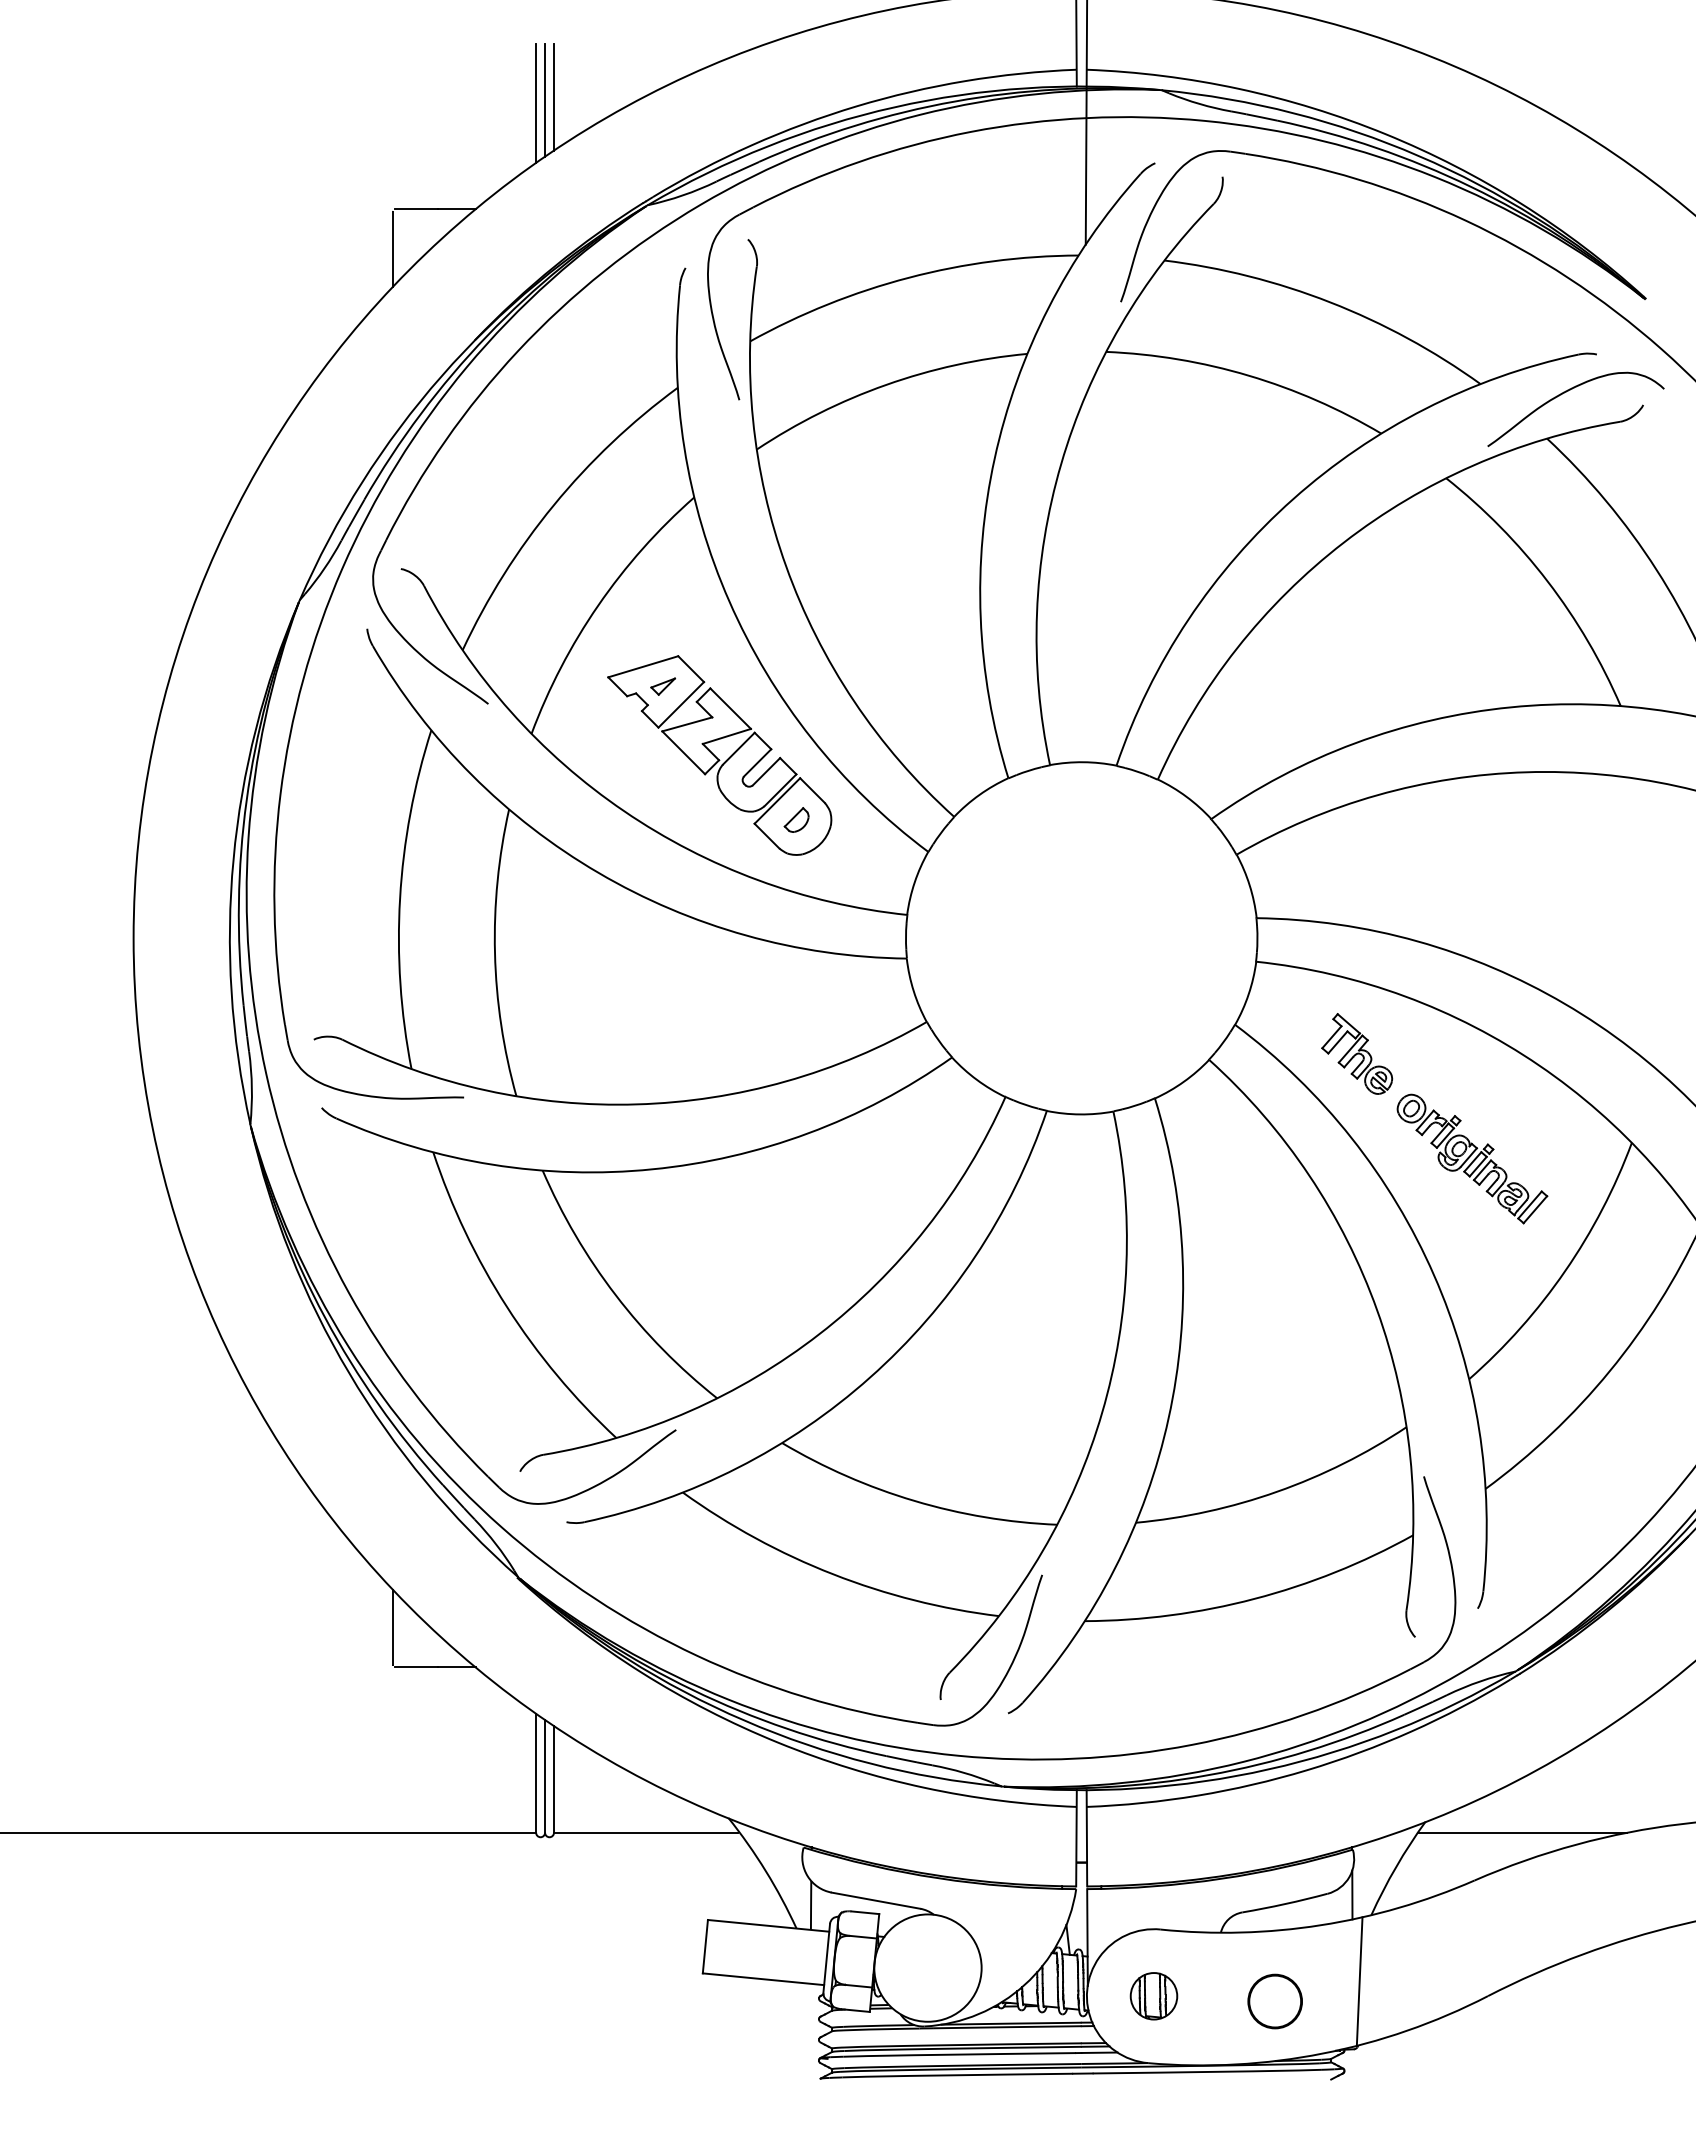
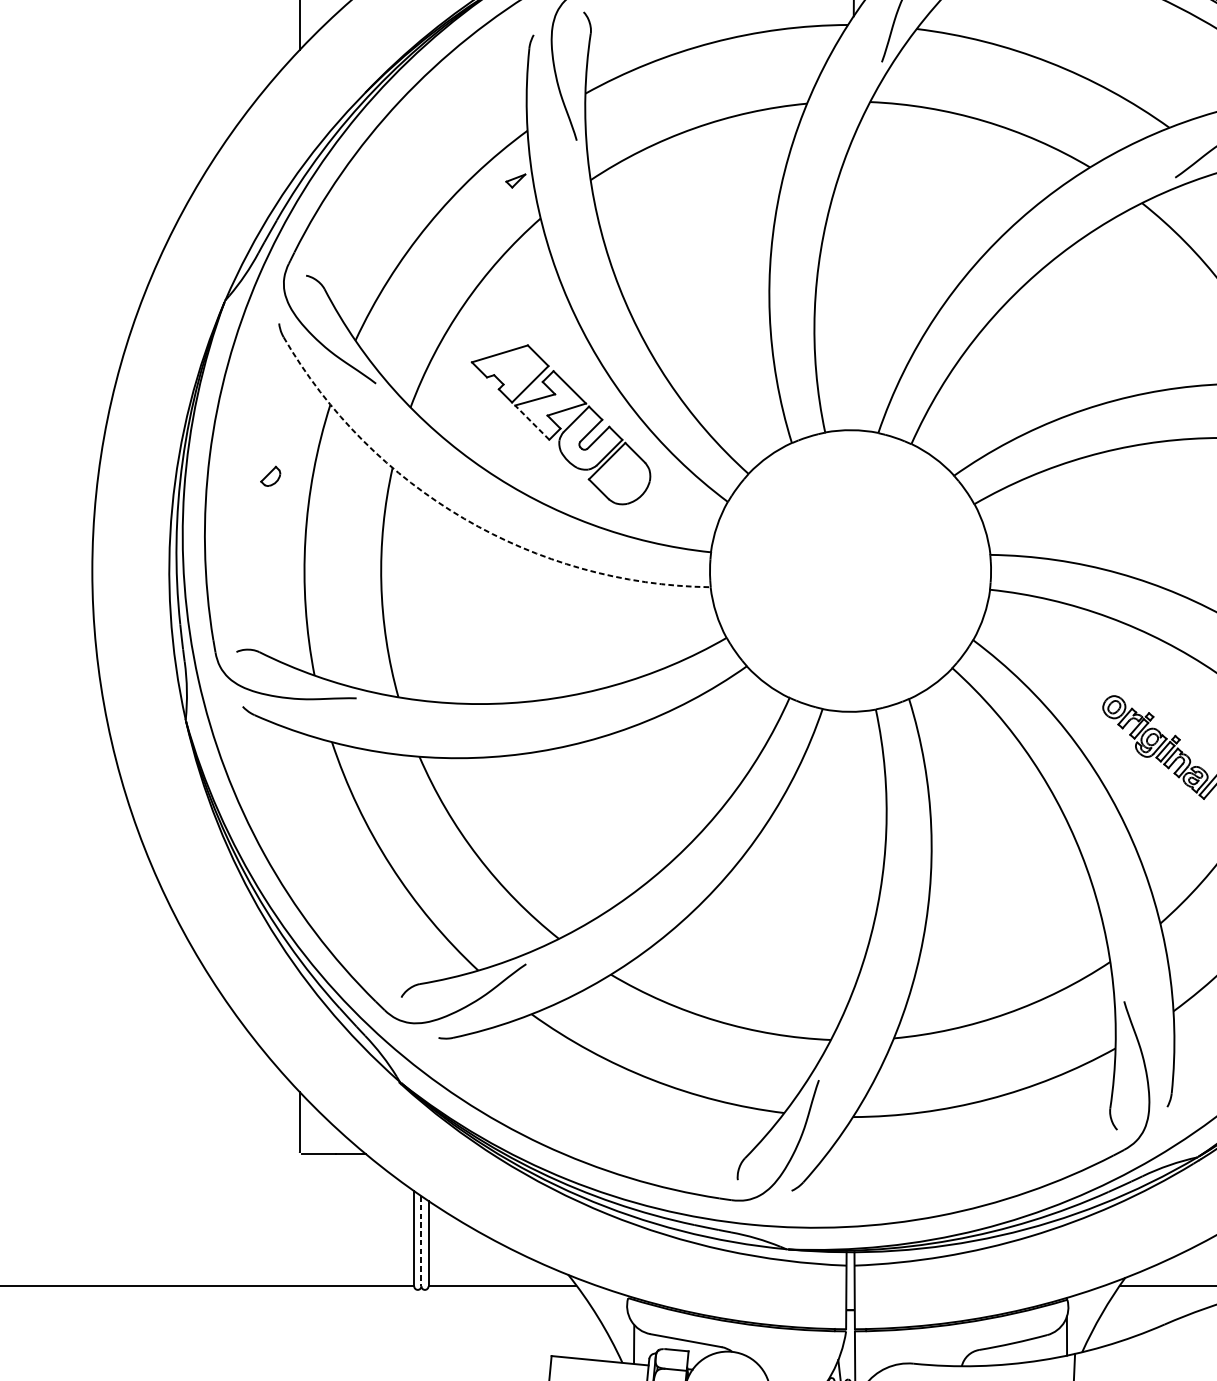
part: (662, 686) -> (515, 180), moved
line: (683, 752) -> (532, 422), solid -> dashed
part: (796, 819) -> (270, 476), moved
arc: (598, 872) -> (464, 518), solid -> dashed
part: (1357, 1053) -> (1071, 663), removed
line: (545, 1776) -> (421, 1241), solid -> dashed

